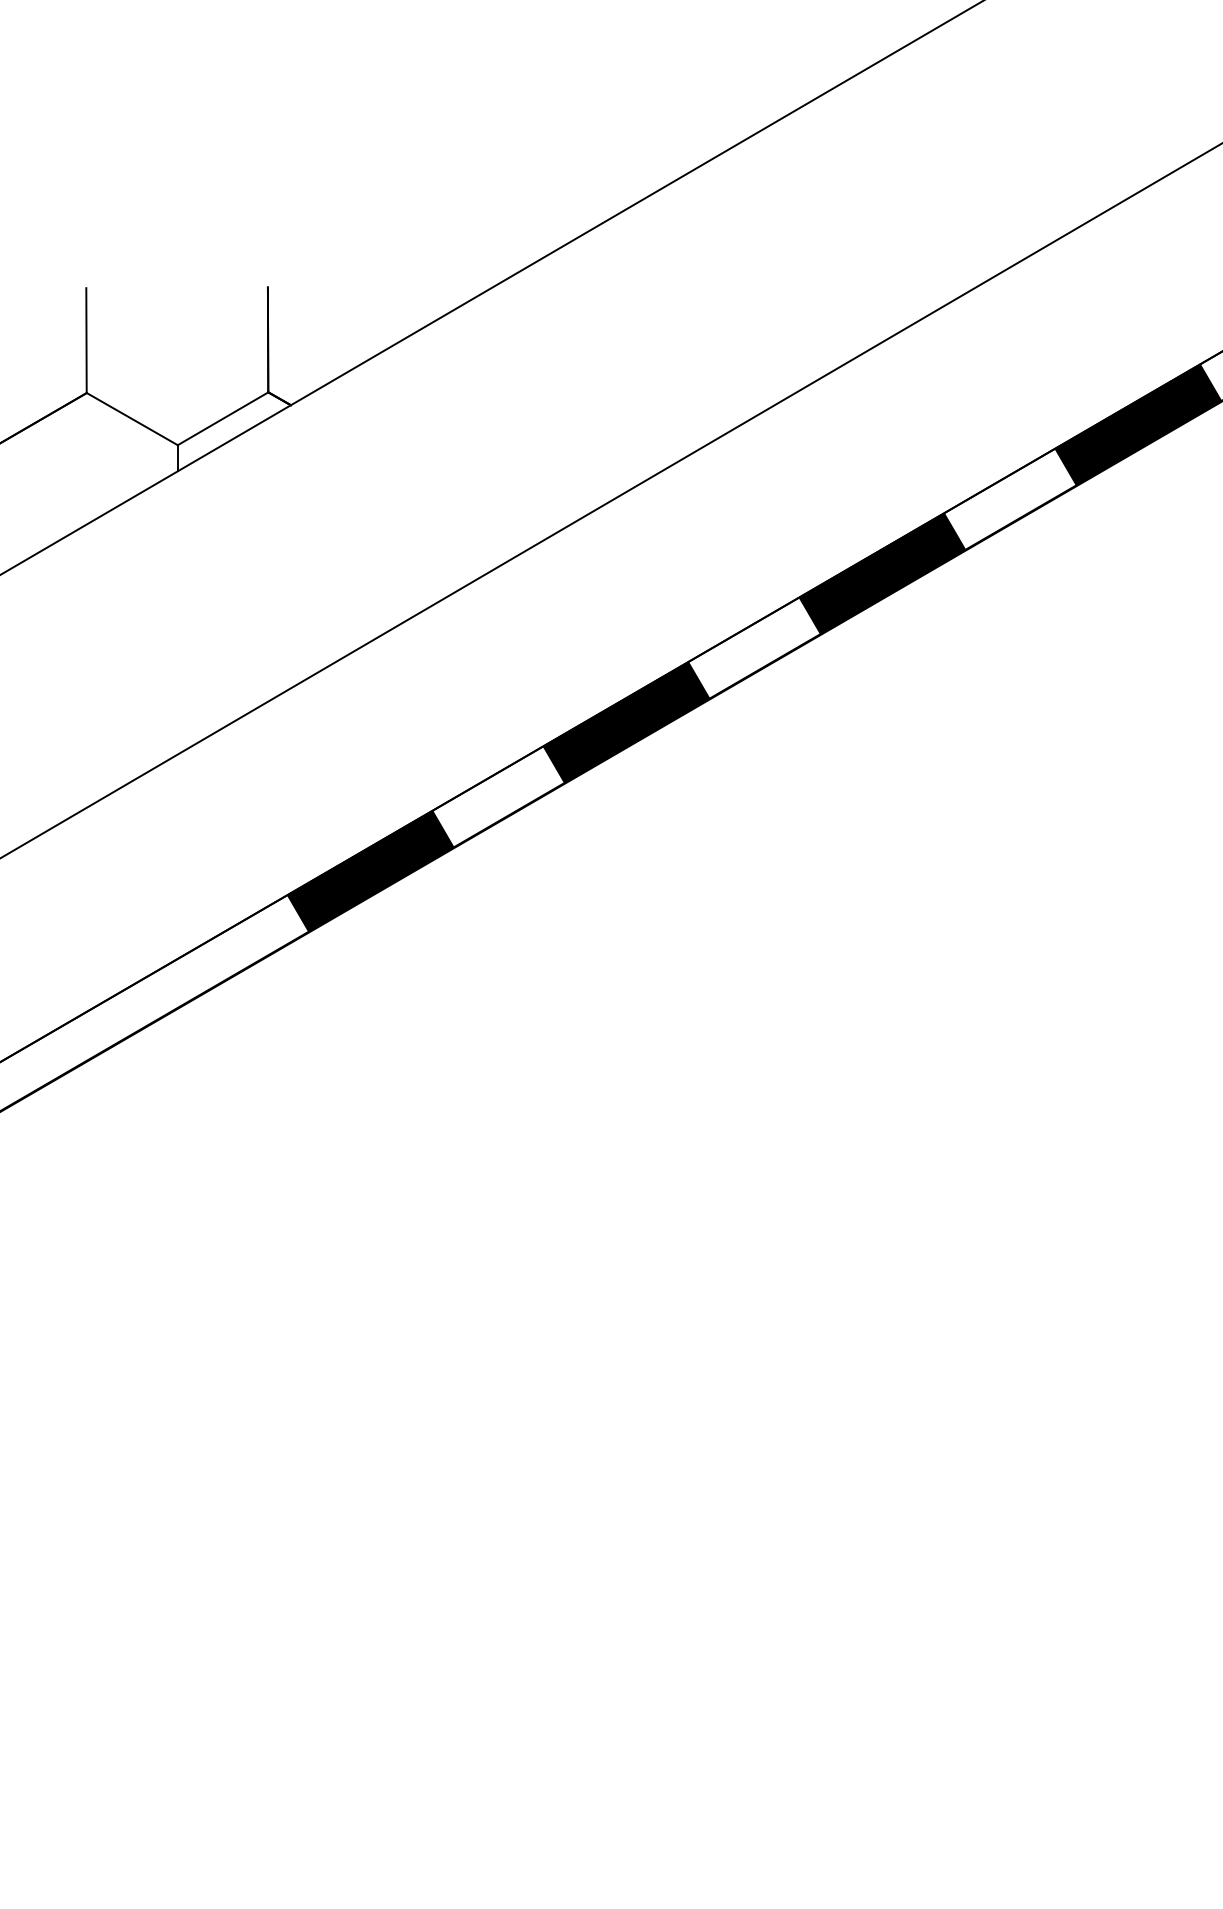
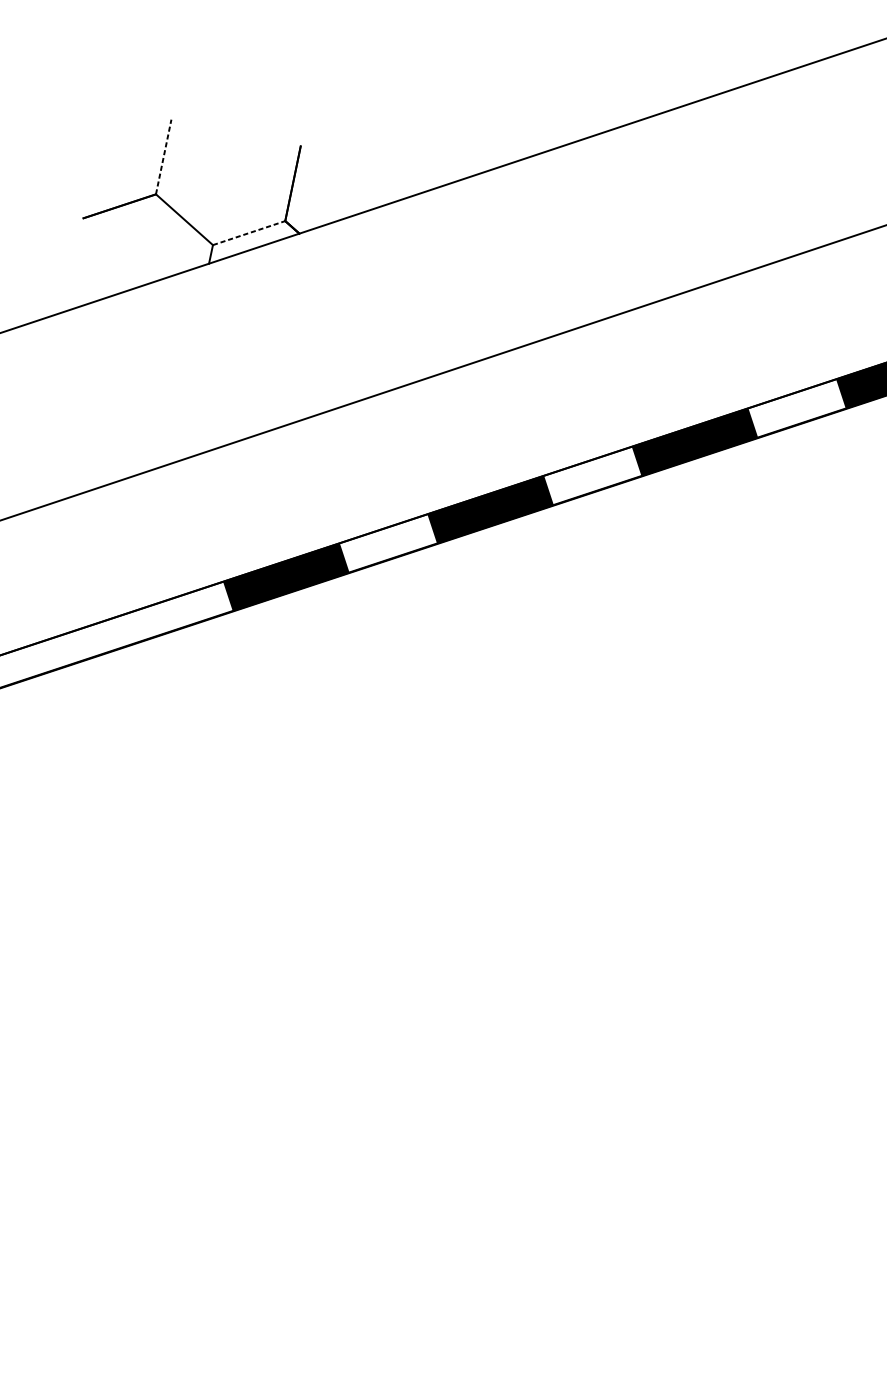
line: (86, 340) -> (163, 156), solid -> dashed
line: (223, 418) -> (249, 232), solid -> dashed

